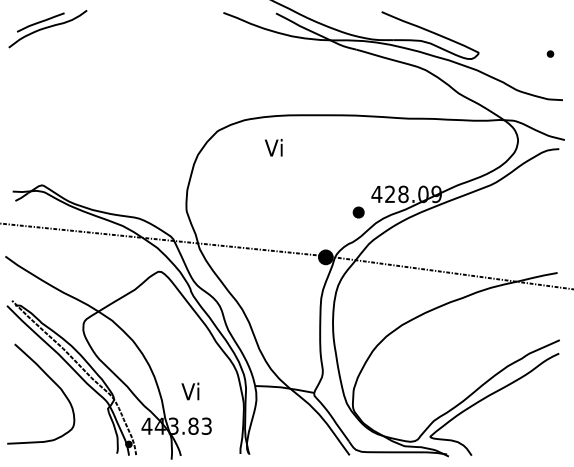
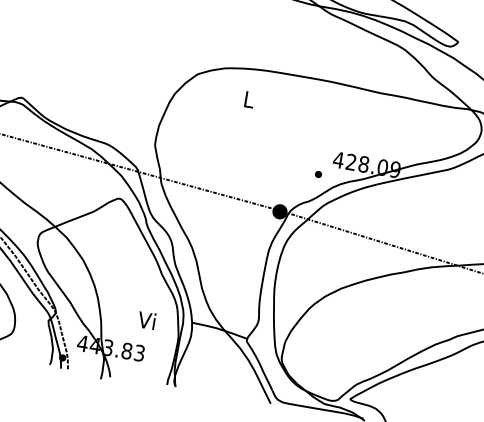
text: (273, 147) -> (247, 98), Vi -> L
part: (358, 212) -> (318, 174), size x0.62
text: (190, 391) -> (146, 320), moved

